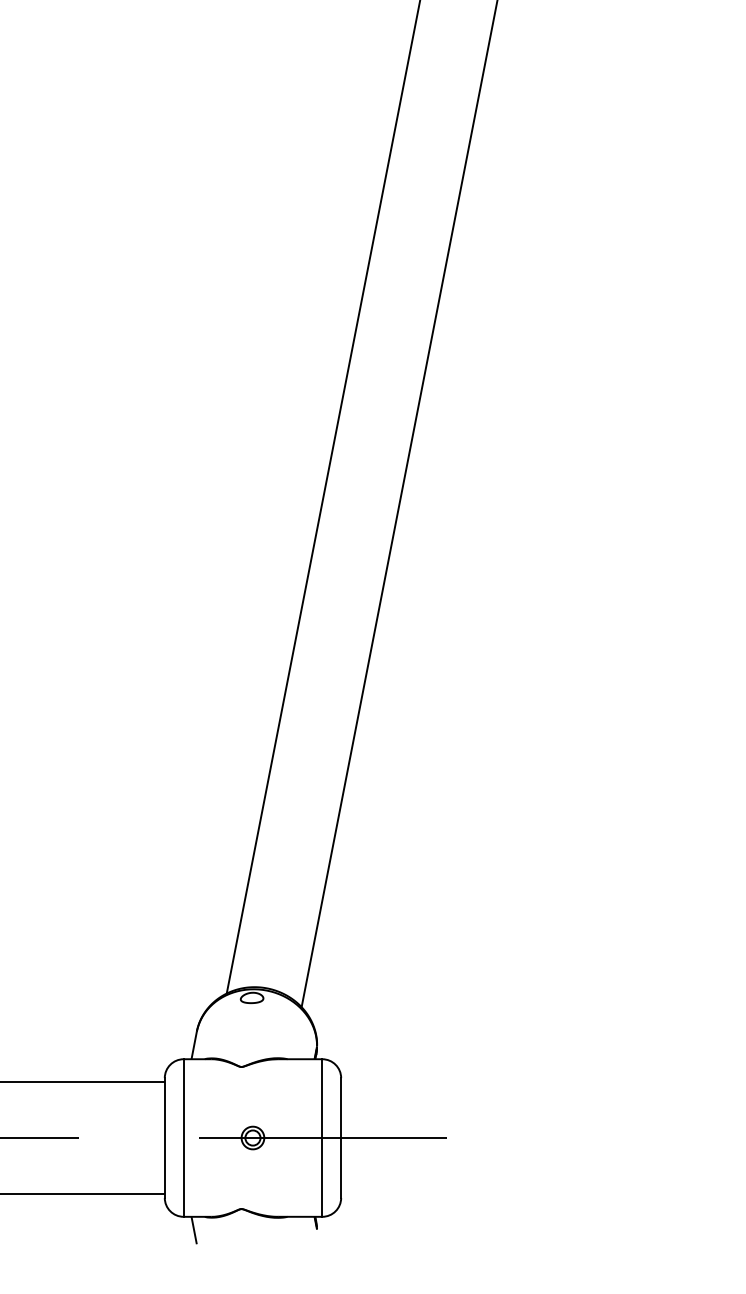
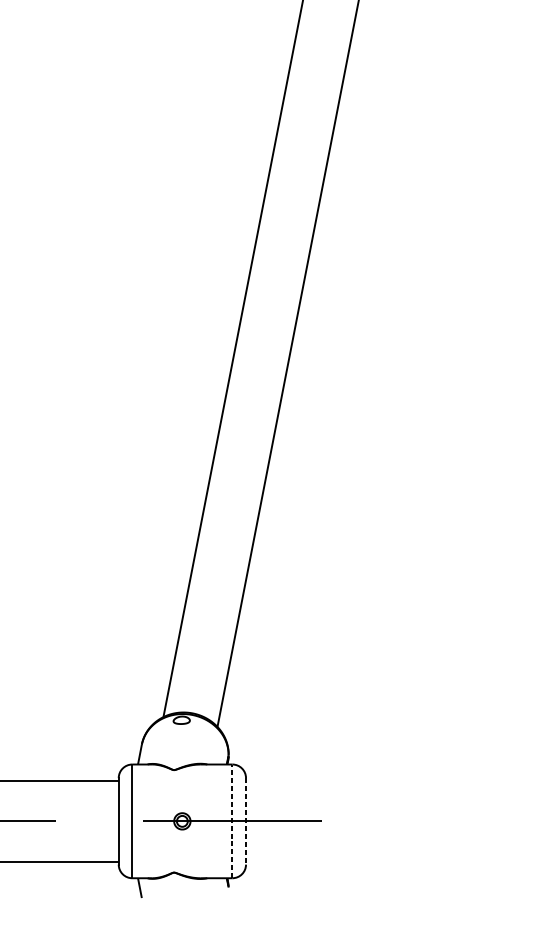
line: (322, 1138) -> (232, 821), solid -> dashed
line: (341, 1138) -> (246, 821), solid -> dashed

